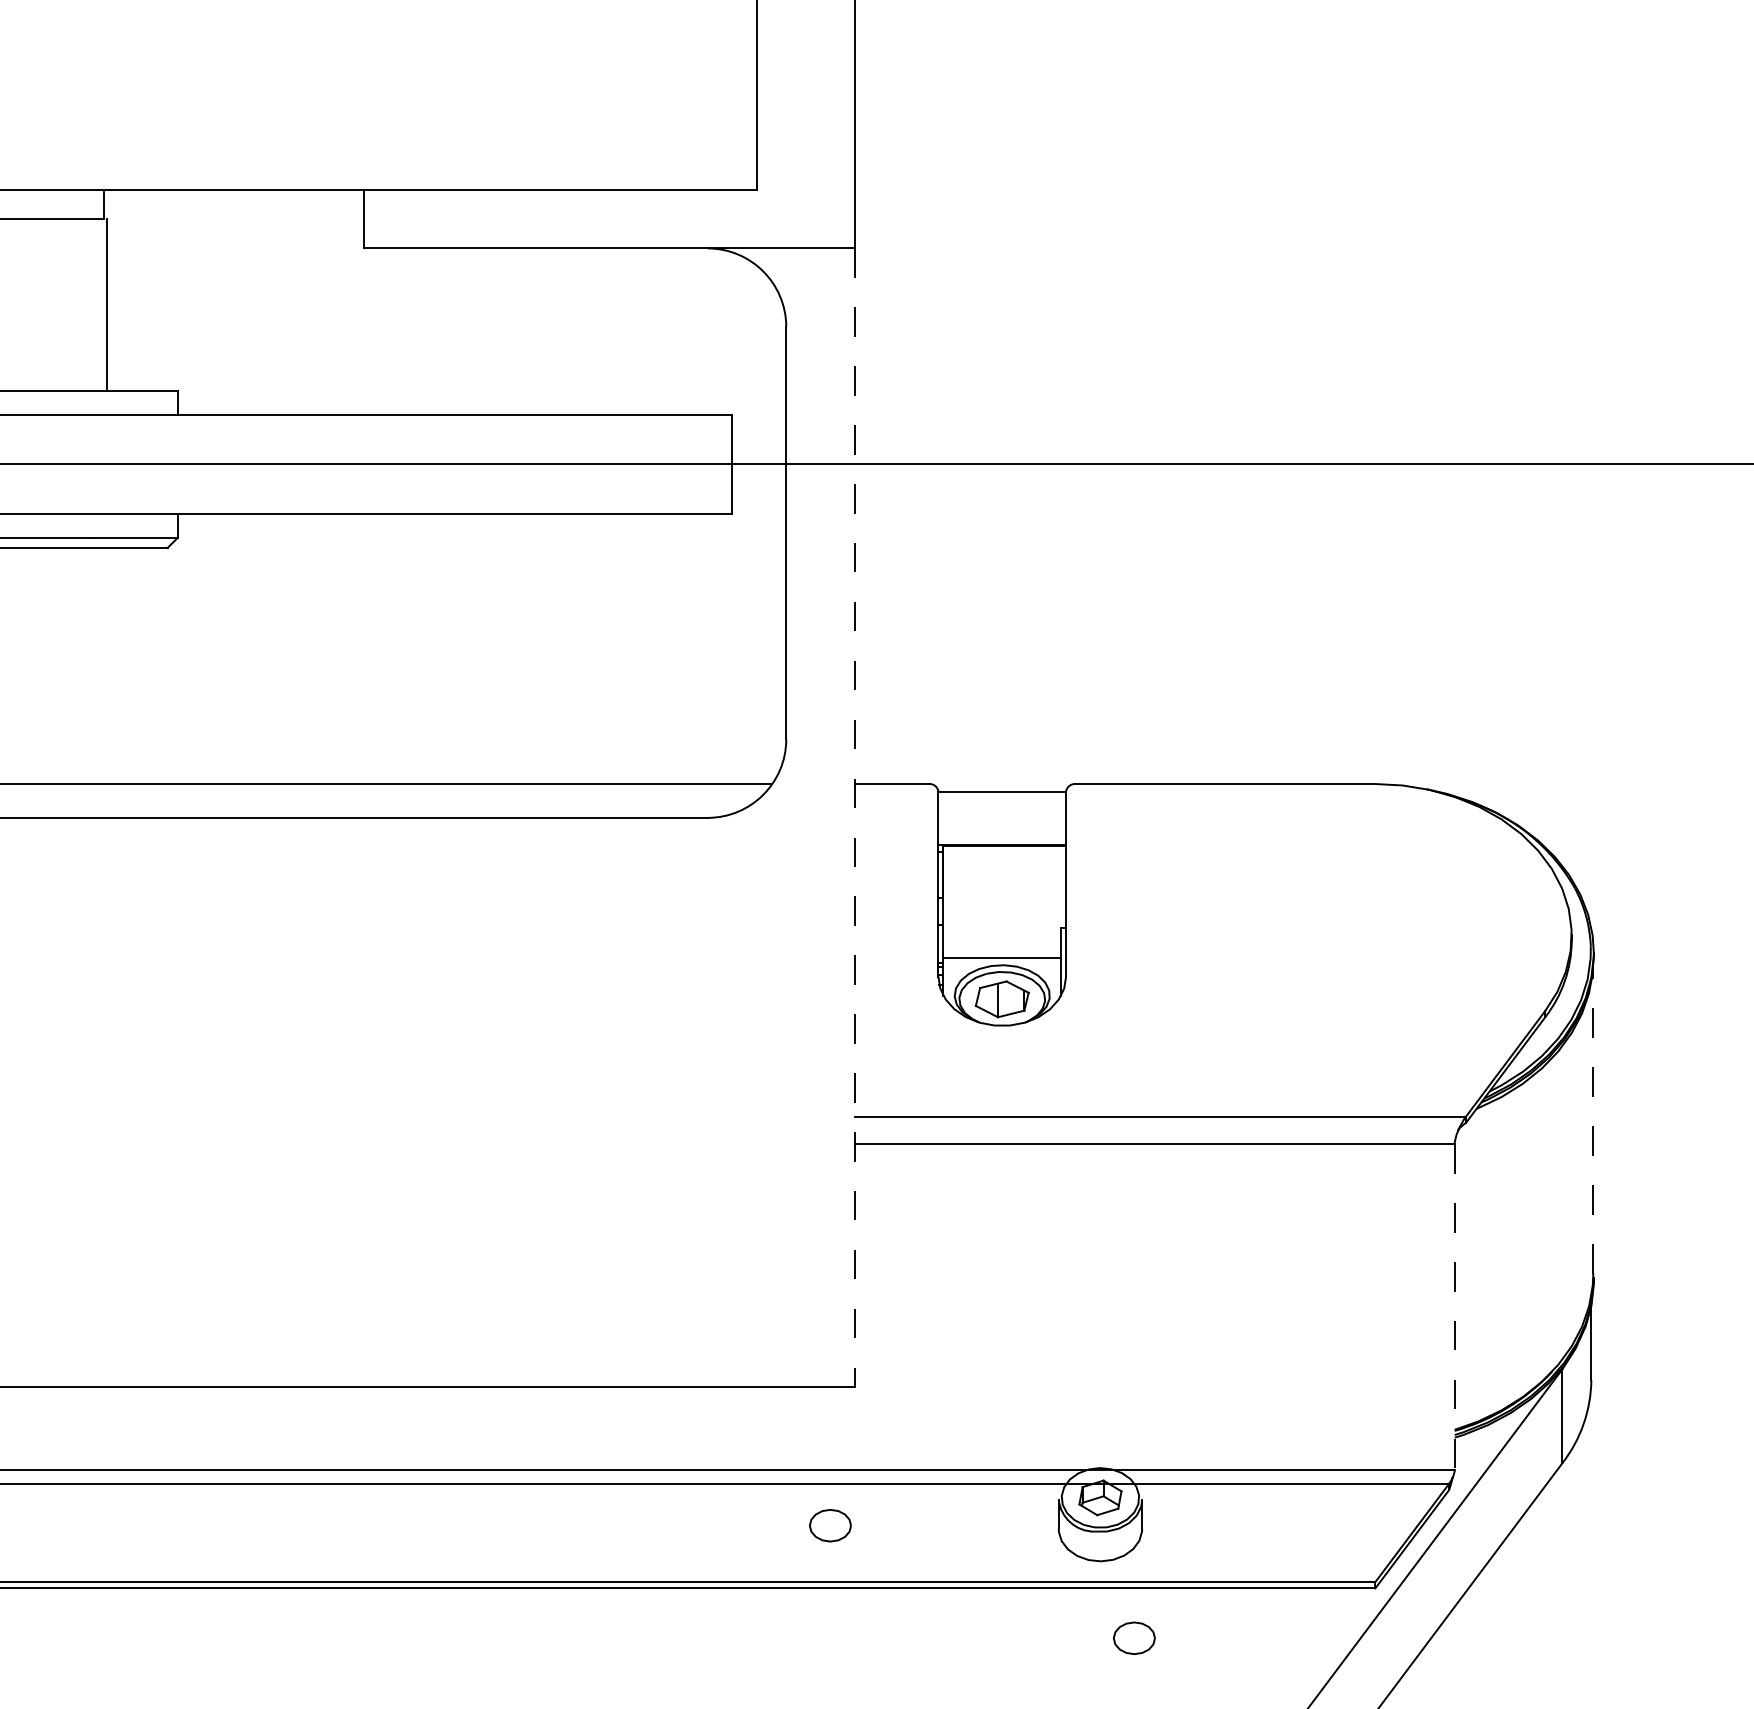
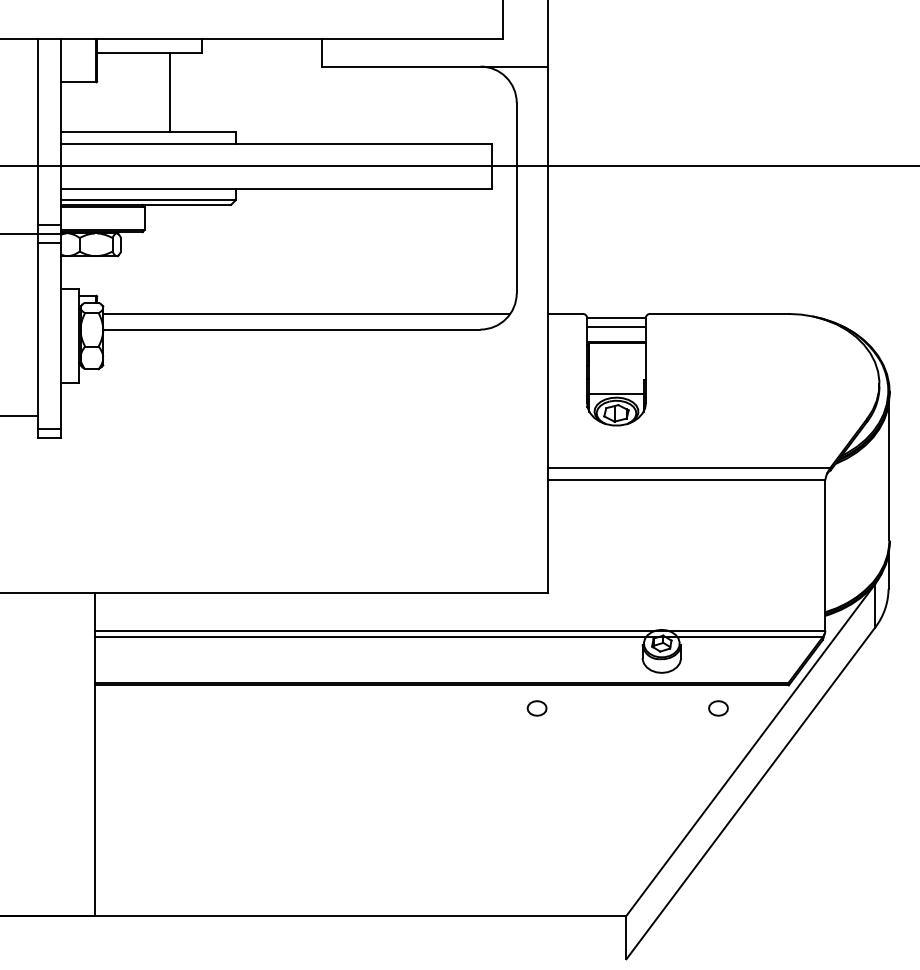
line: (105, 304) -> (169, 92), moved
line: (1002, 813) -> (616, 327), added
line: (855, 817) -> (548, 329), dashed -> solid
line: (1593, 1120) -> (889, 469), dashed -> solid
line: (1454, 1309) -> (825, 556), dashed -> solid
part: (829, 1525) -> (536, 708), moved
part: (1134, 1638) -> (718, 708), moved

